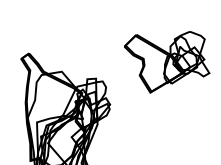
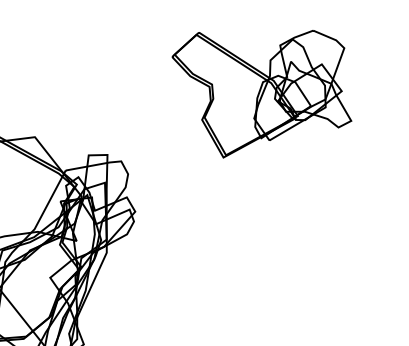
part: (167, 62) -> (262, 94), moved

